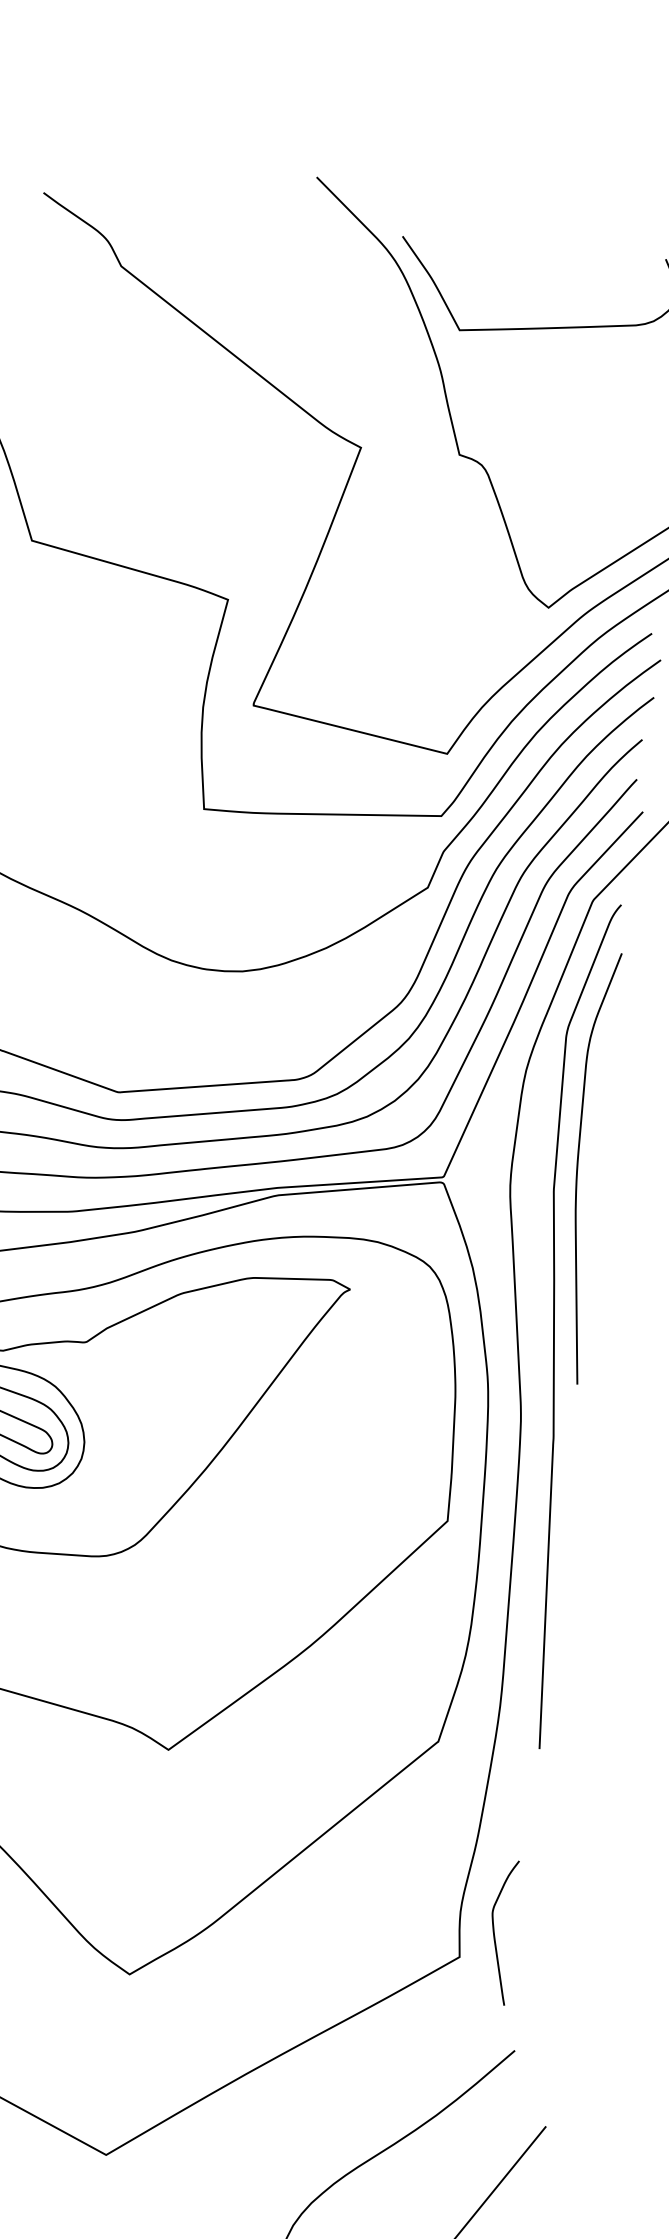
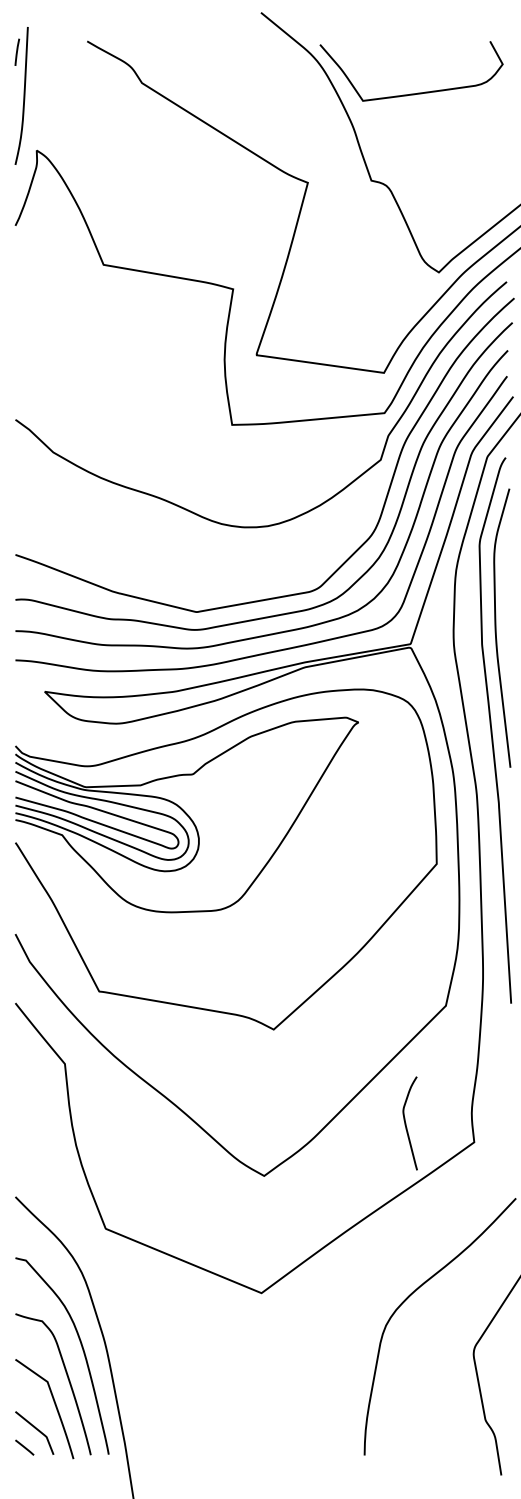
curve: (495, 1931) -> (406, 1123), moved

